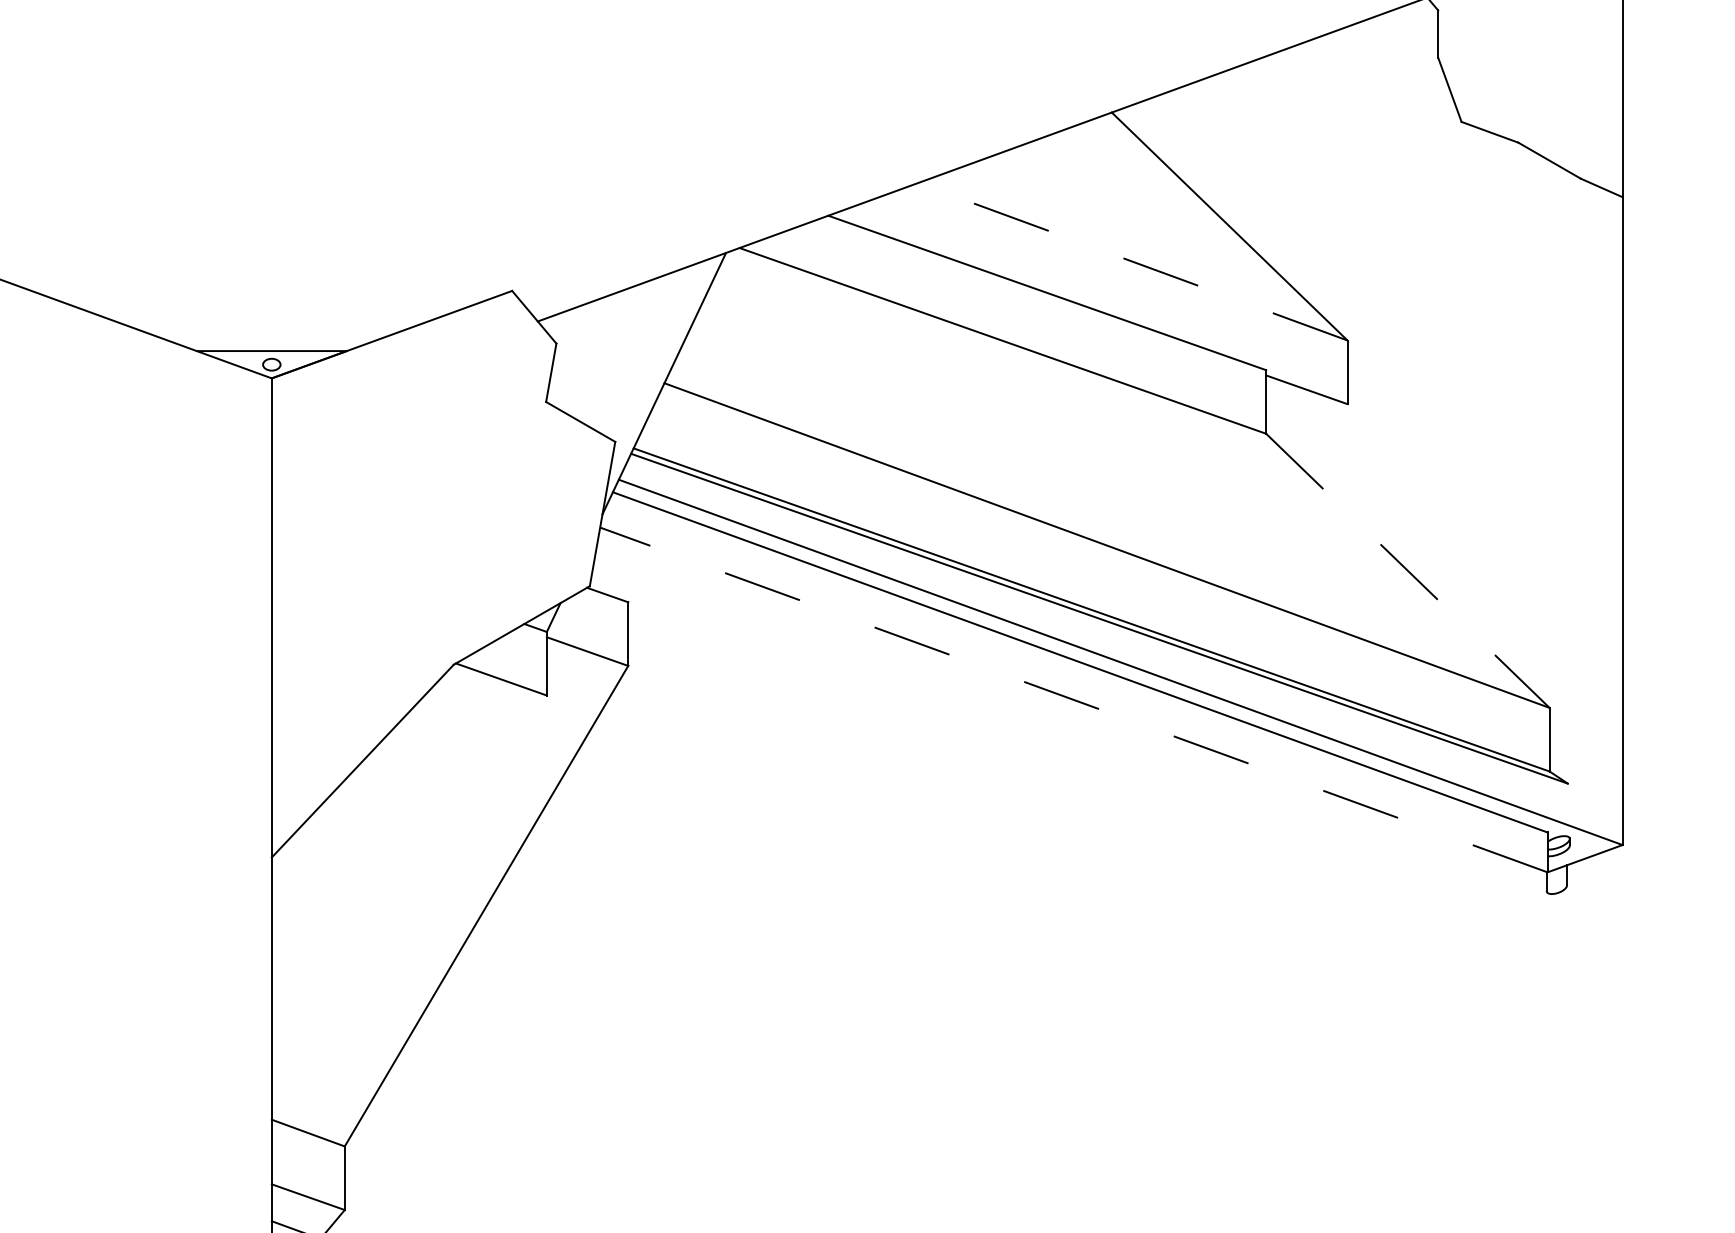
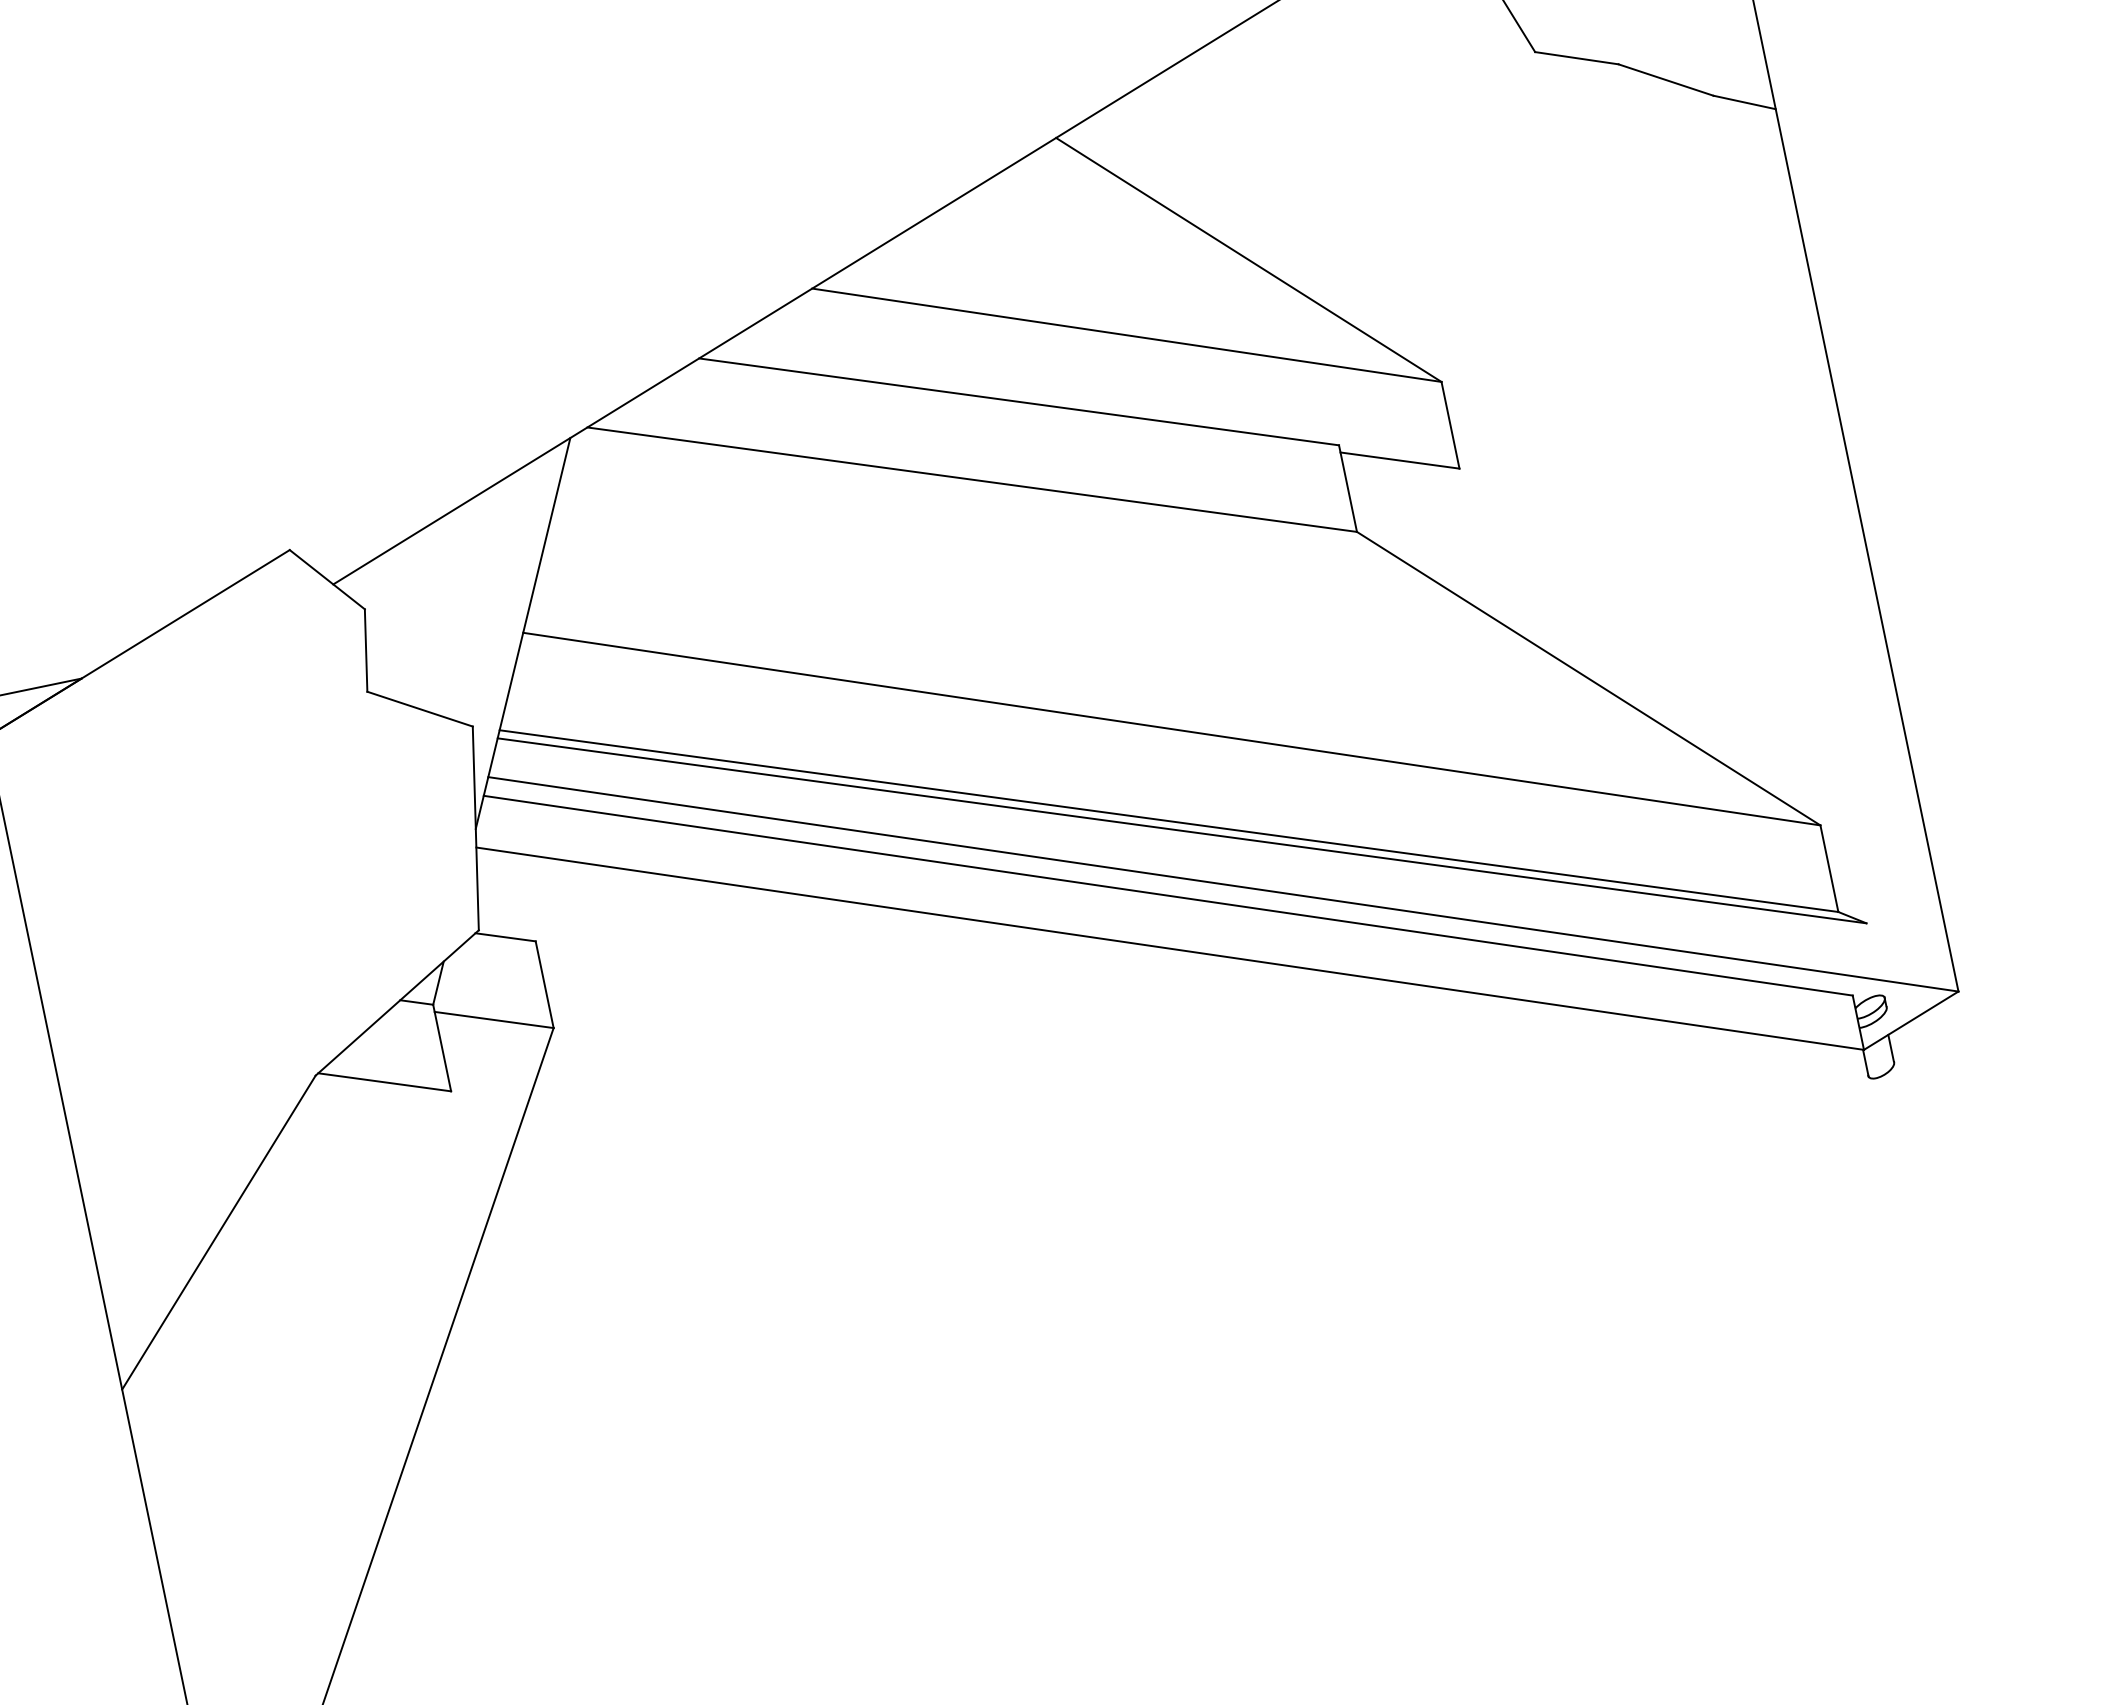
line: (1132, 261) -> (1126, 334), dashed -> solid
line: (1408, 571) -> (1589, 679), dashed -> solid
line: (1073, 699) -> (1169, 948), dashed -> solid

